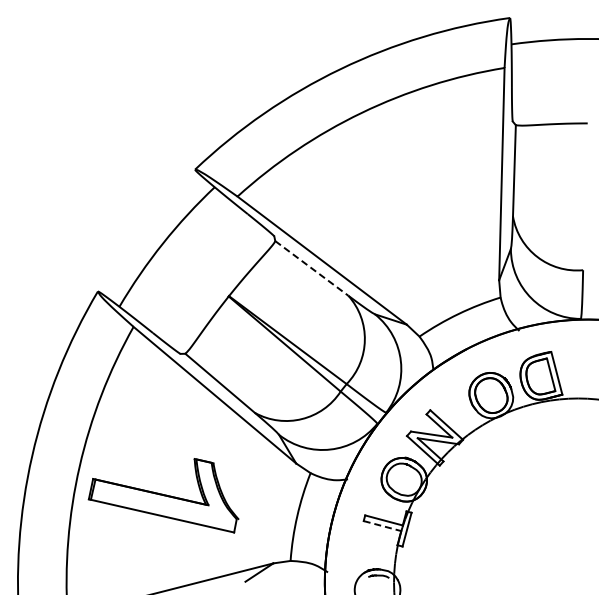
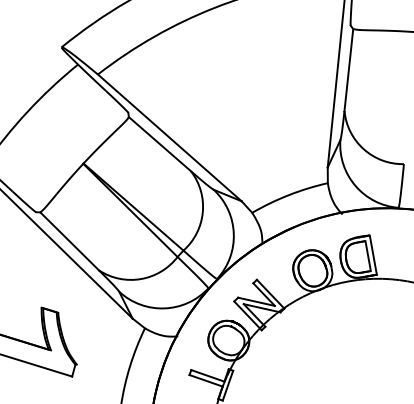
line: (311, 268) -> (159, 144), dashed -> solid
line: (382, 526) -> (206, 381), dashed -> solid

